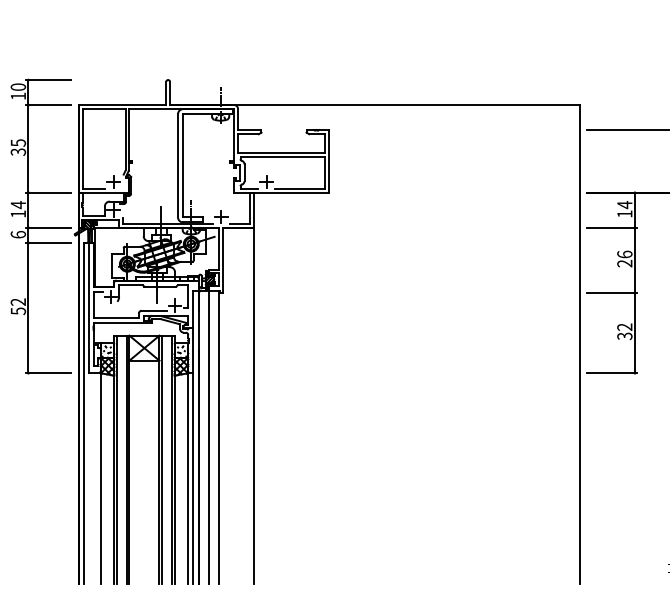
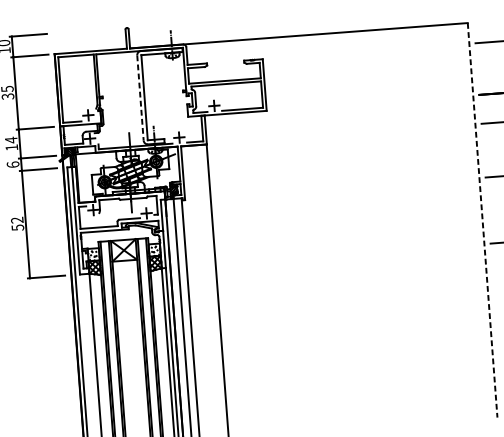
line: (178, 165) -> (140, 97), solid -> dashed
line: (579, 344) -> (482, 220), solid -> dashed

